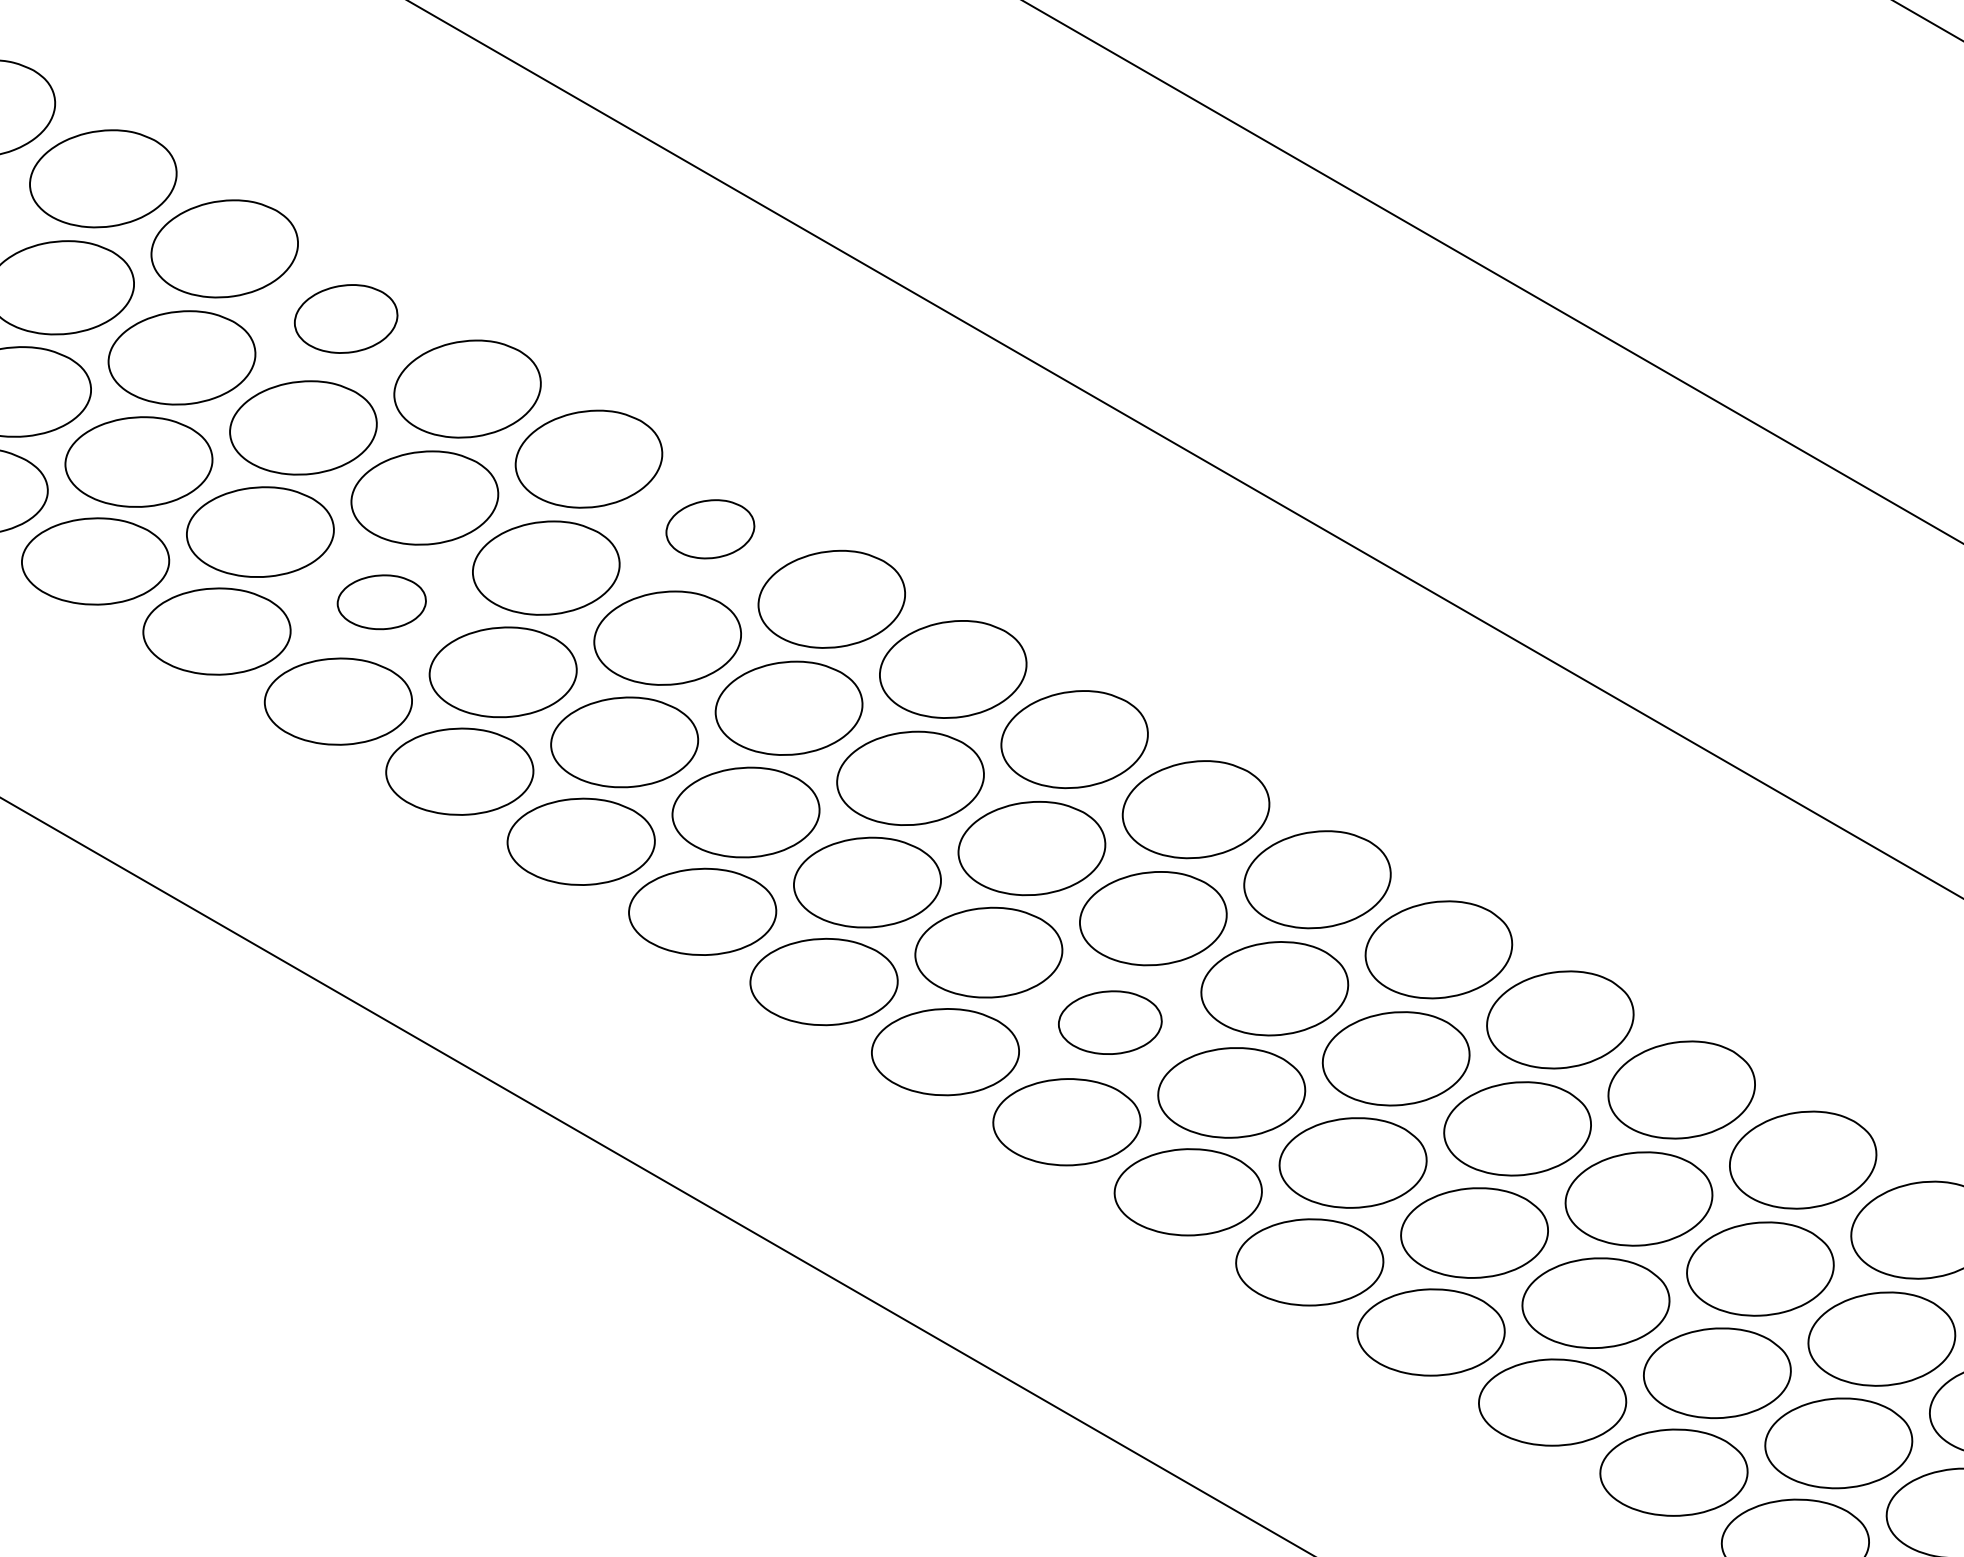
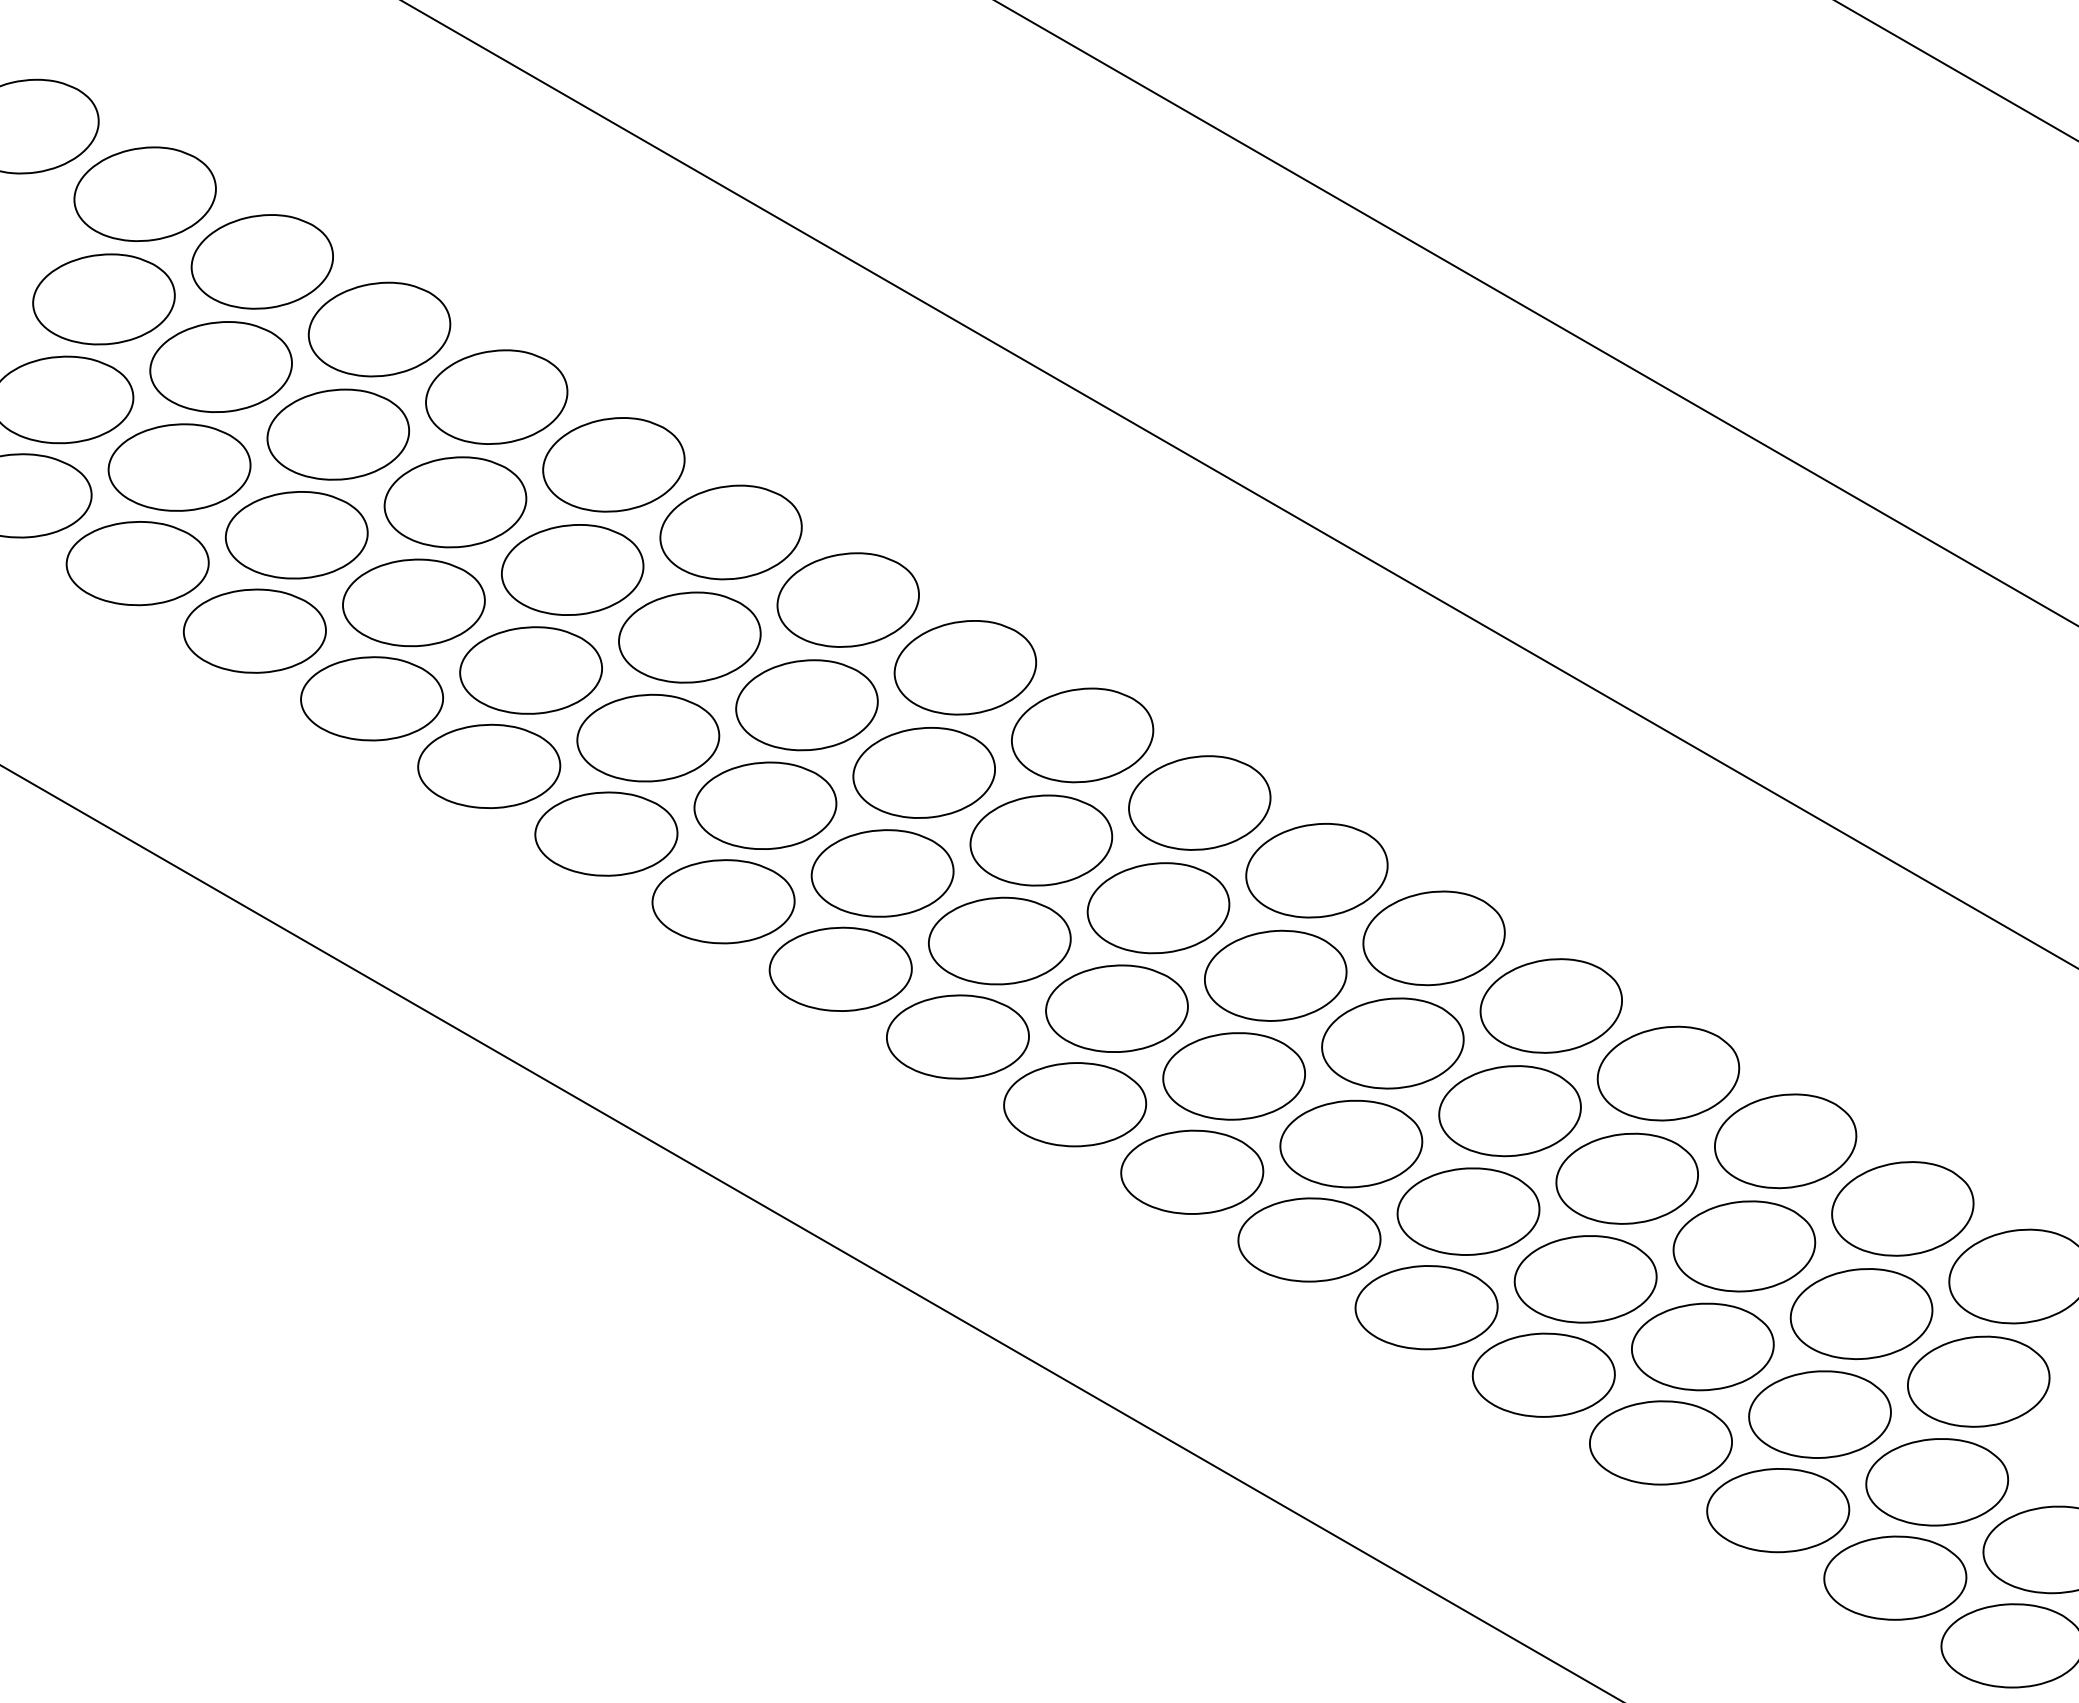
part: (346, 318) -> (379, 329), size x1.43
part: (709, 529) -> (730, 532), size x1.67
part: (381, 601) -> (413, 602), size x1.67
part: (1109, 1022) -> (1116, 1008), size x1.43

